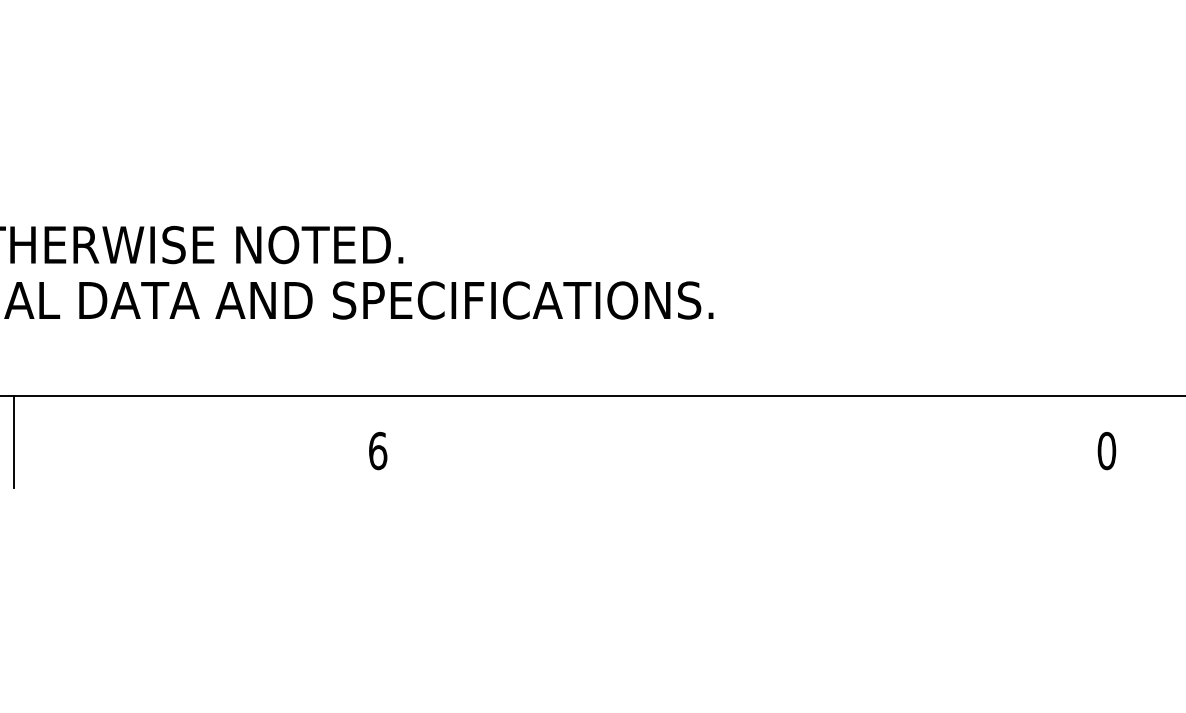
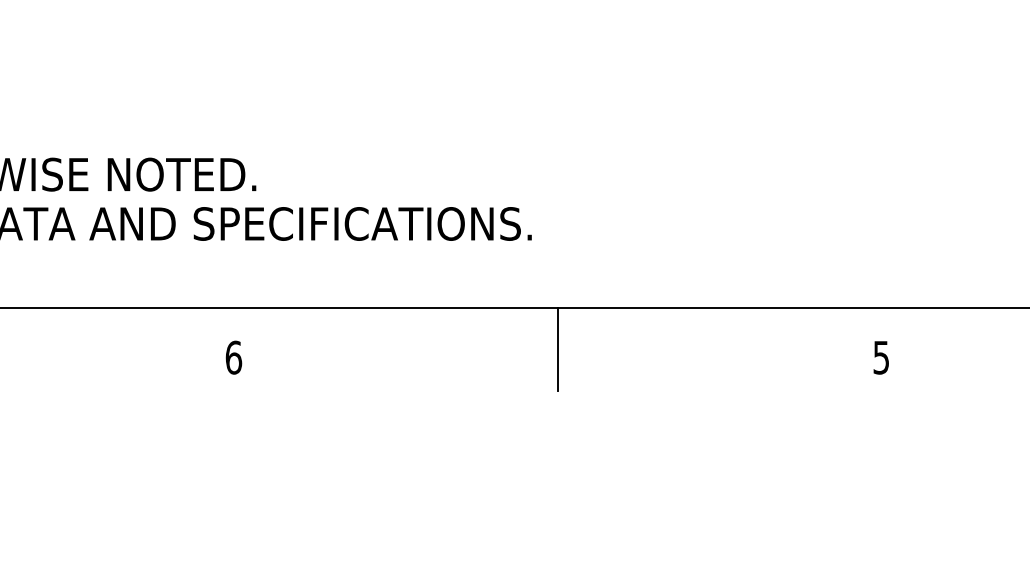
line: (742, 441) -> (557, 349), added
text: (1106, 450) -> (881, 357), 0 -> 5

